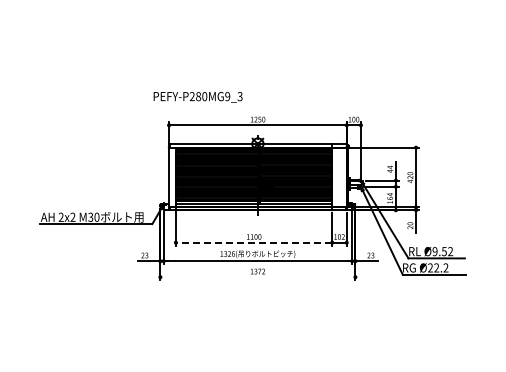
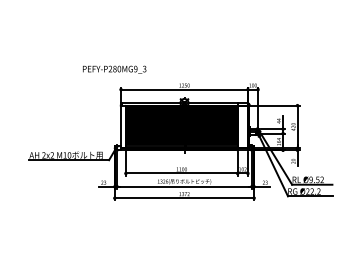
text: (197, 97) -> (114, 69), moved
text: (90, 216) -> (64, 154), M30 -> M10
line: (253, 242) -> (181, 173), dashed -> solid
line: (257, 277) -> (184, 198), added

